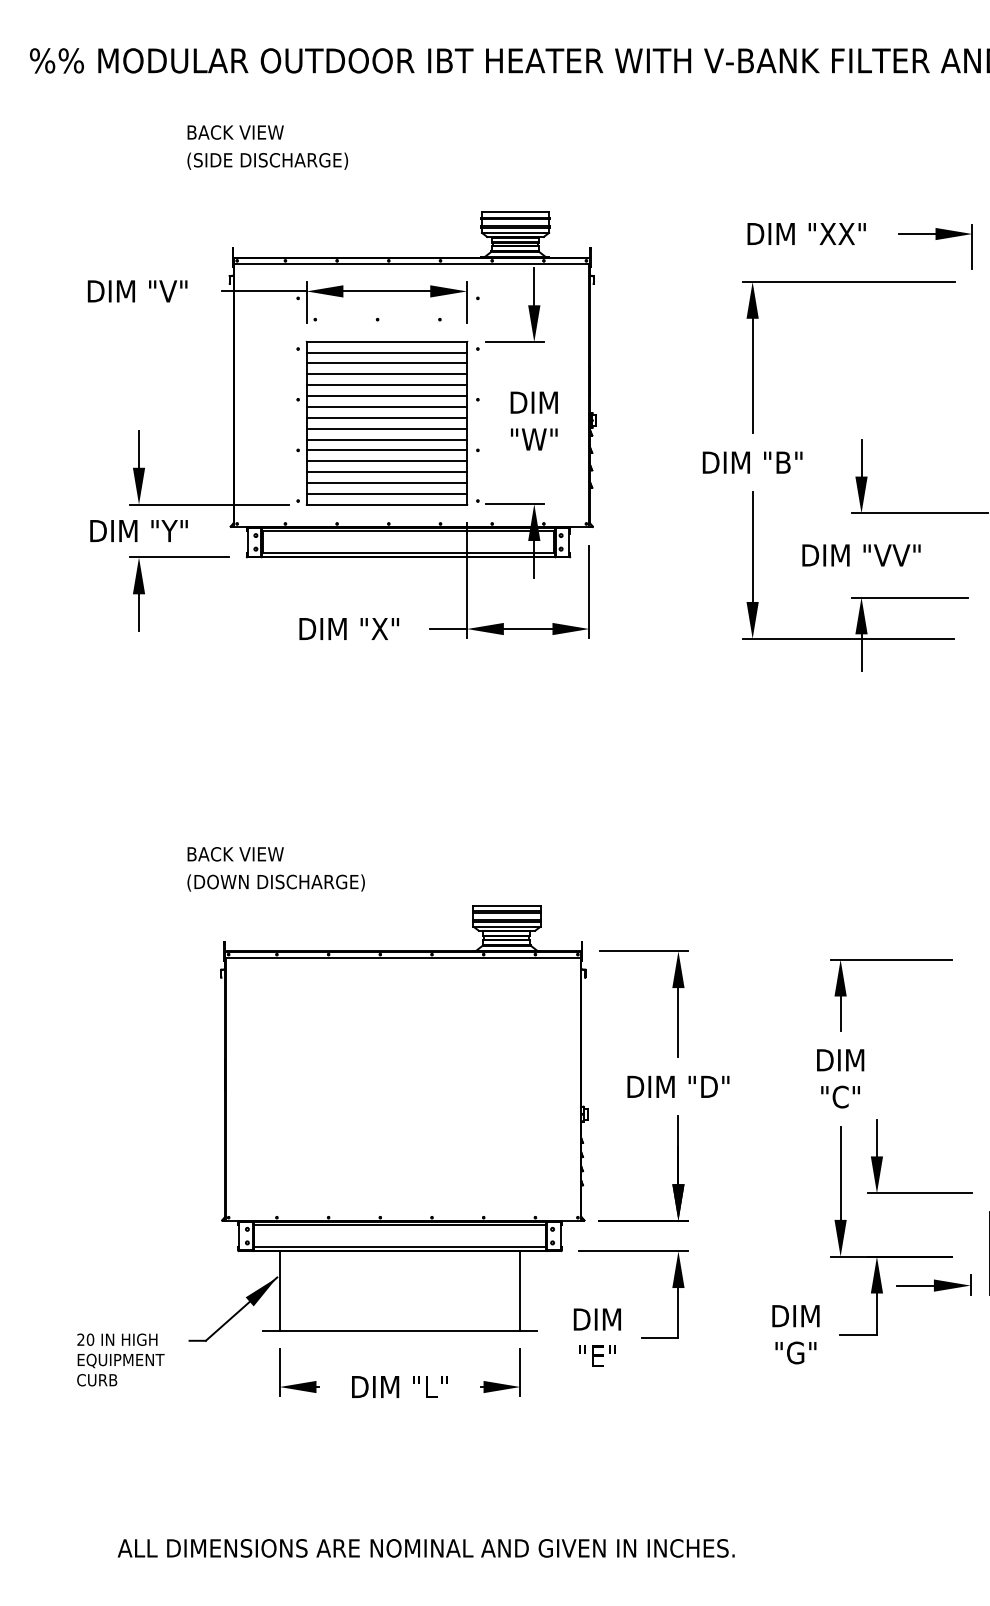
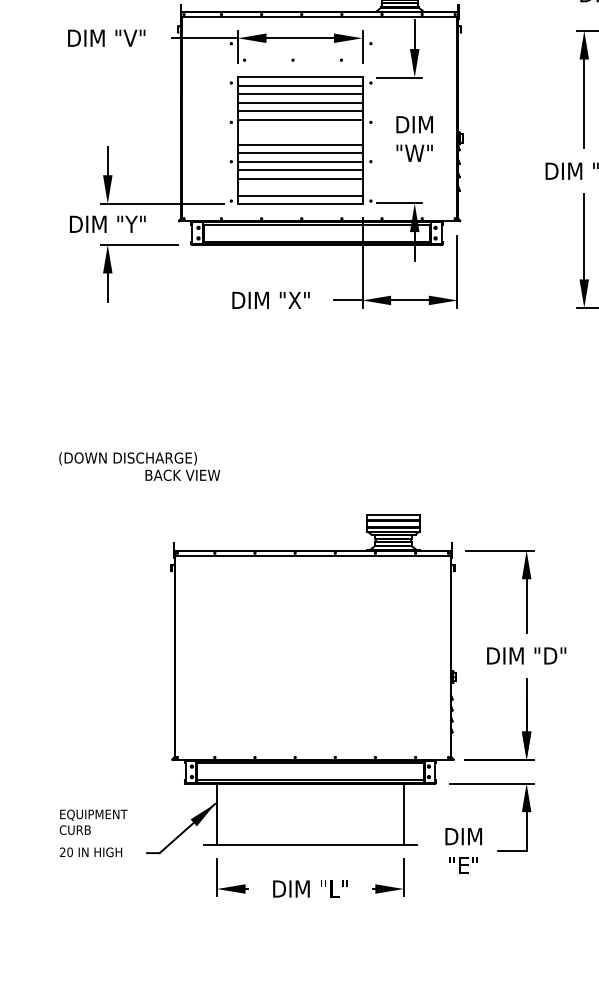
line: (386, 406) -> (299, 127), removed
line: (386, 417) -> (299, 136), removed
line: (386, 483) -> (299, 187), removed
text: (275, 882) -> (127, 458), moved
text: (120, 1369) -> (93, 821), moved

